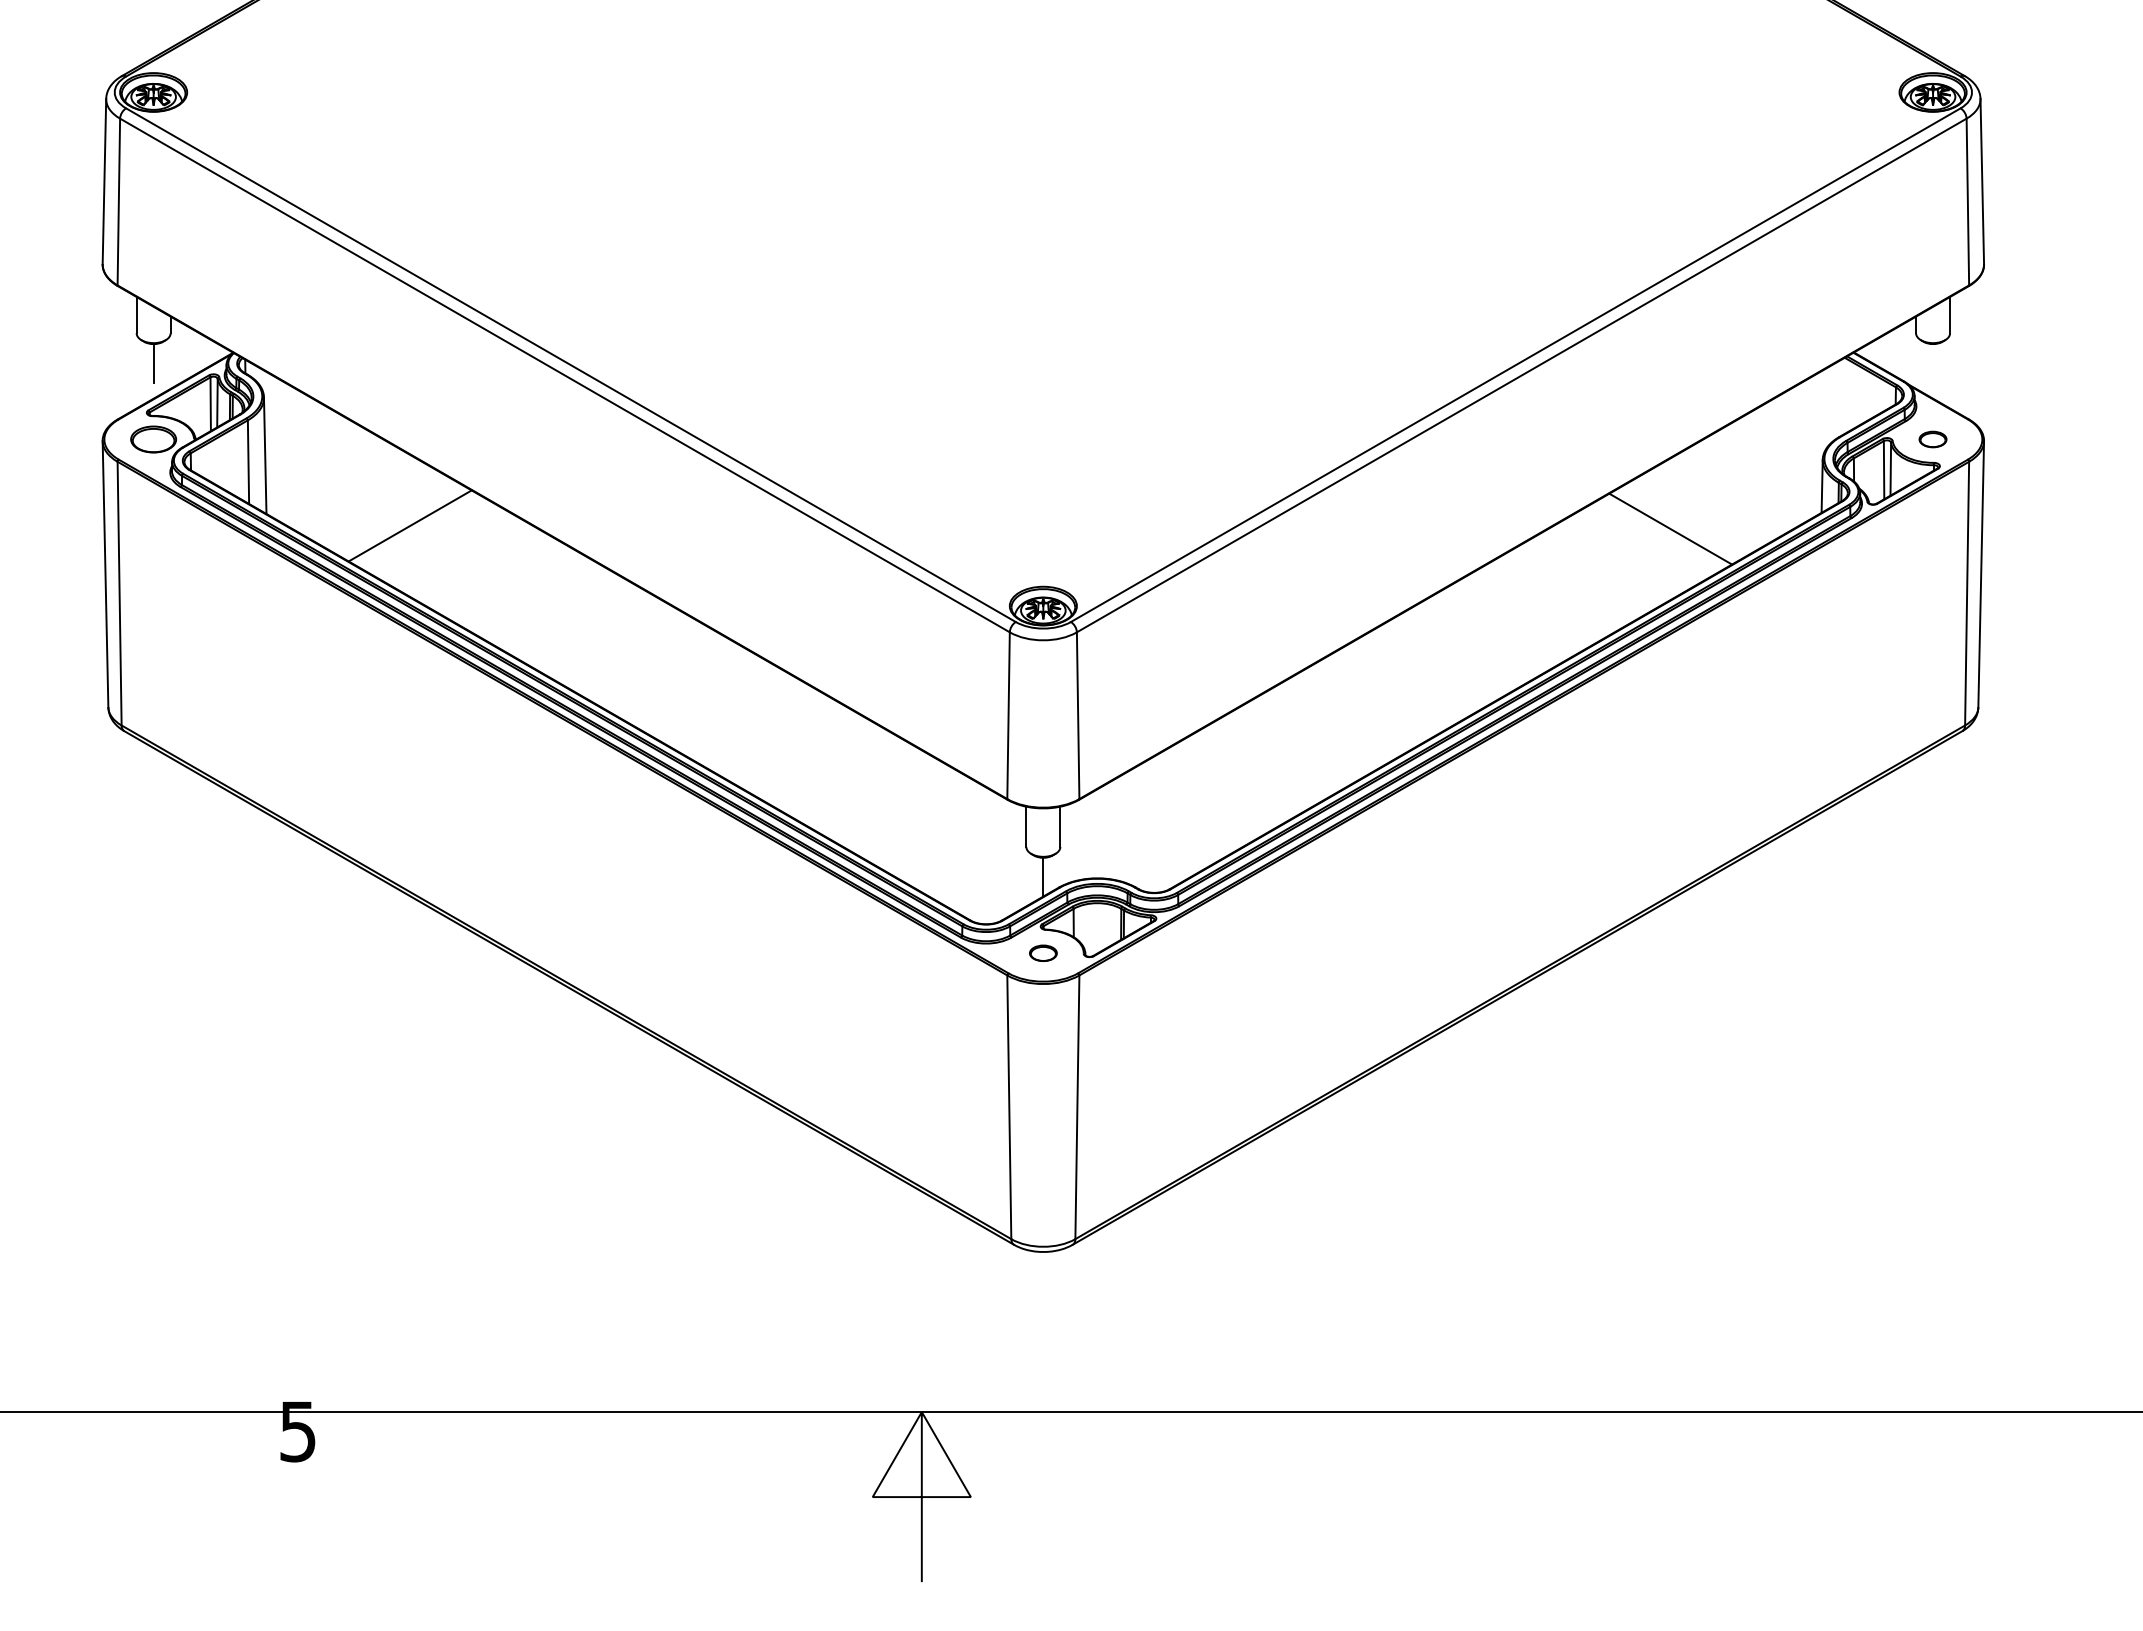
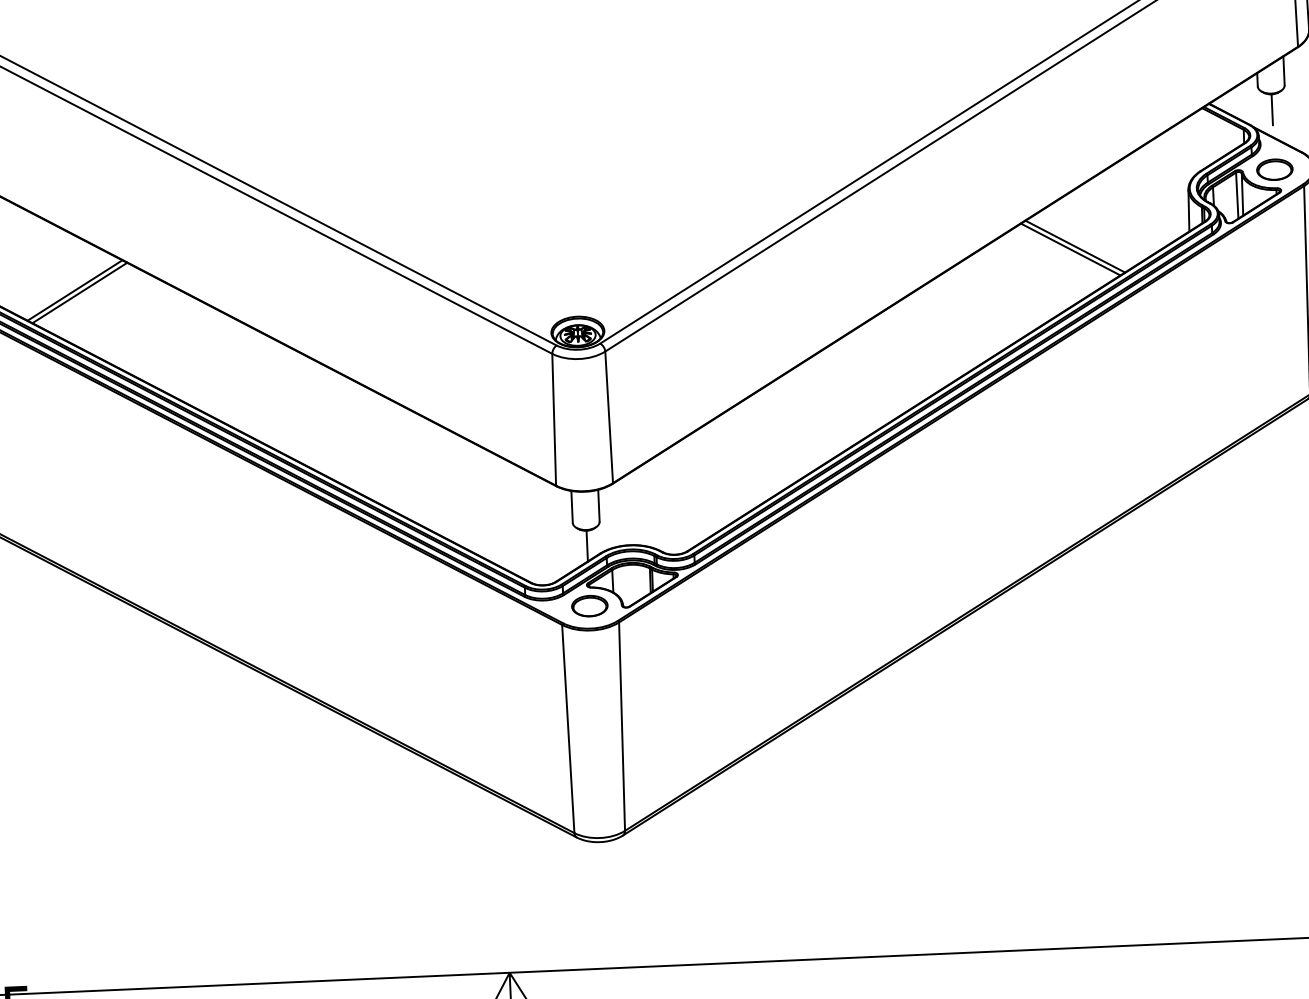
line: (1933, 363) -> (1272, 109), added
part: (1932, 439) -> (1274, 169), size x1.67
line: (1676, 525) -> (1075, 246), added
line: (415, 528) -> (79, 292), added
part: (1043, 953) -> (589, 606), size x1.67

